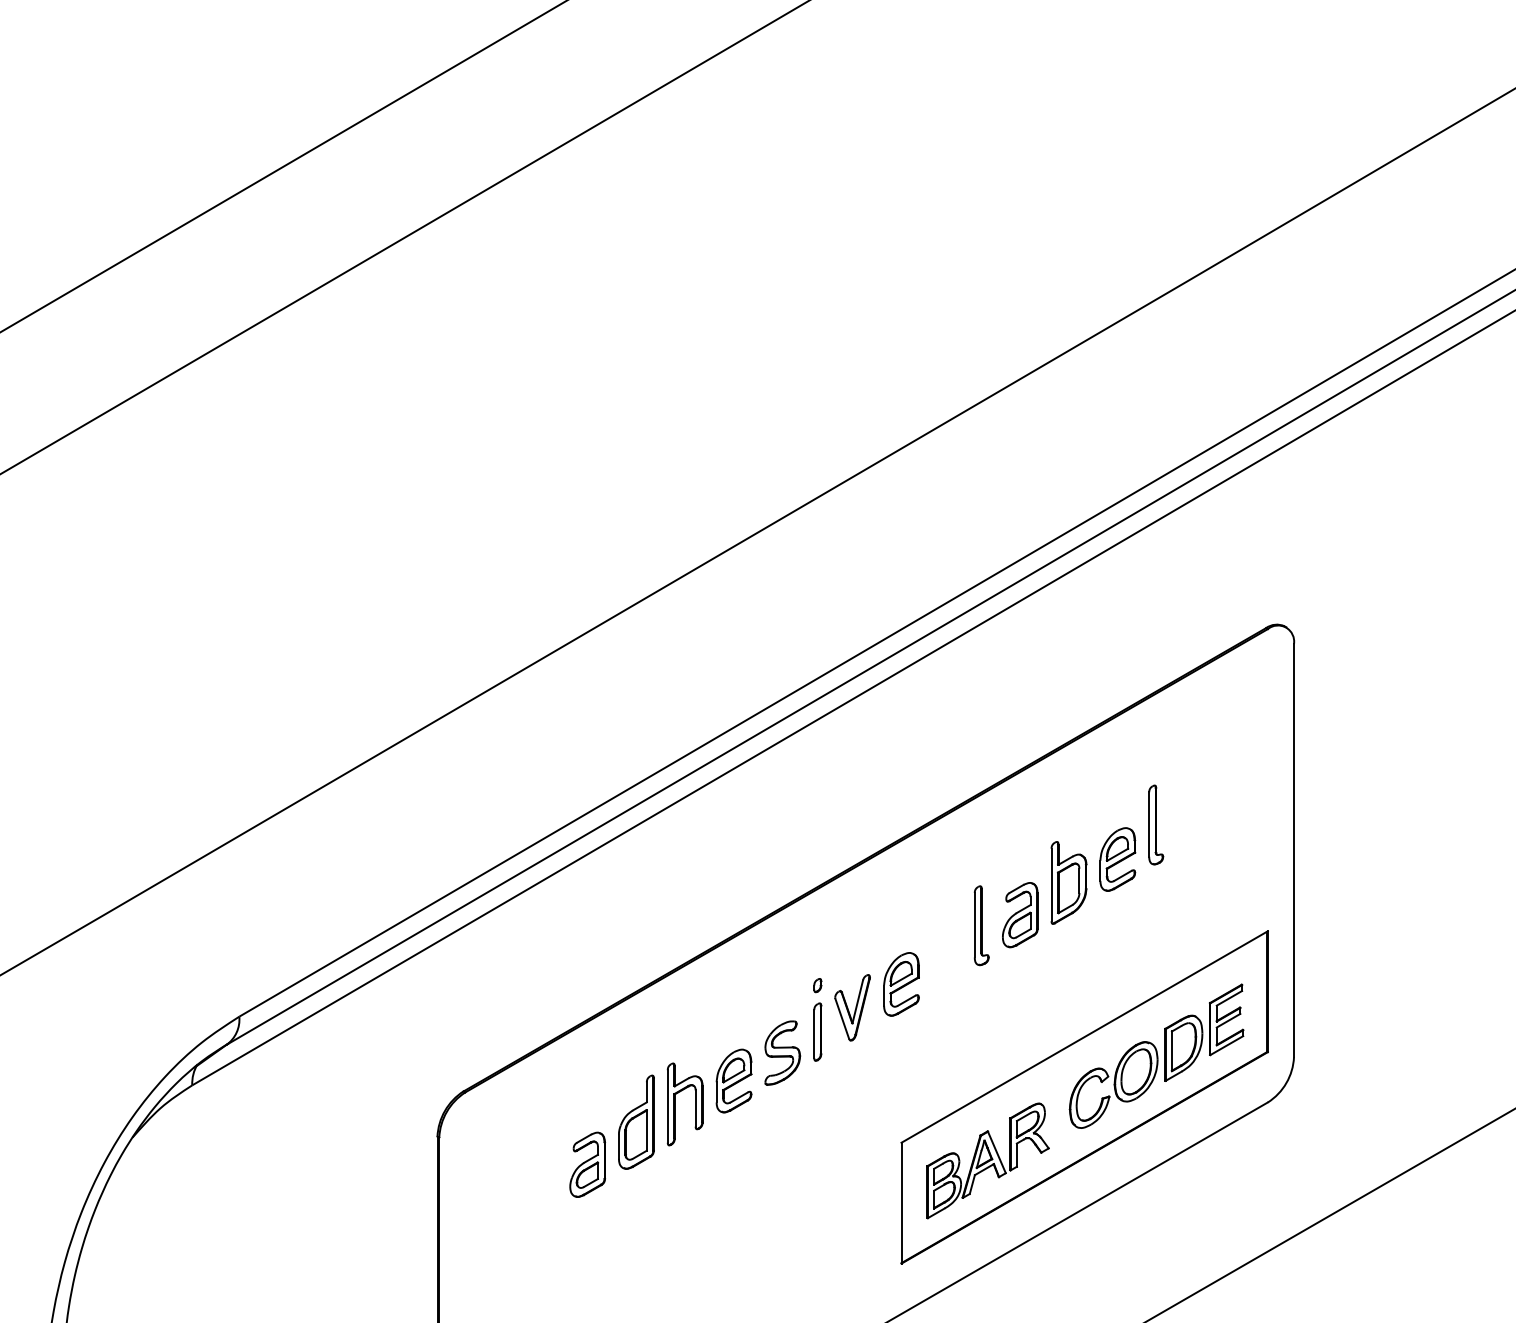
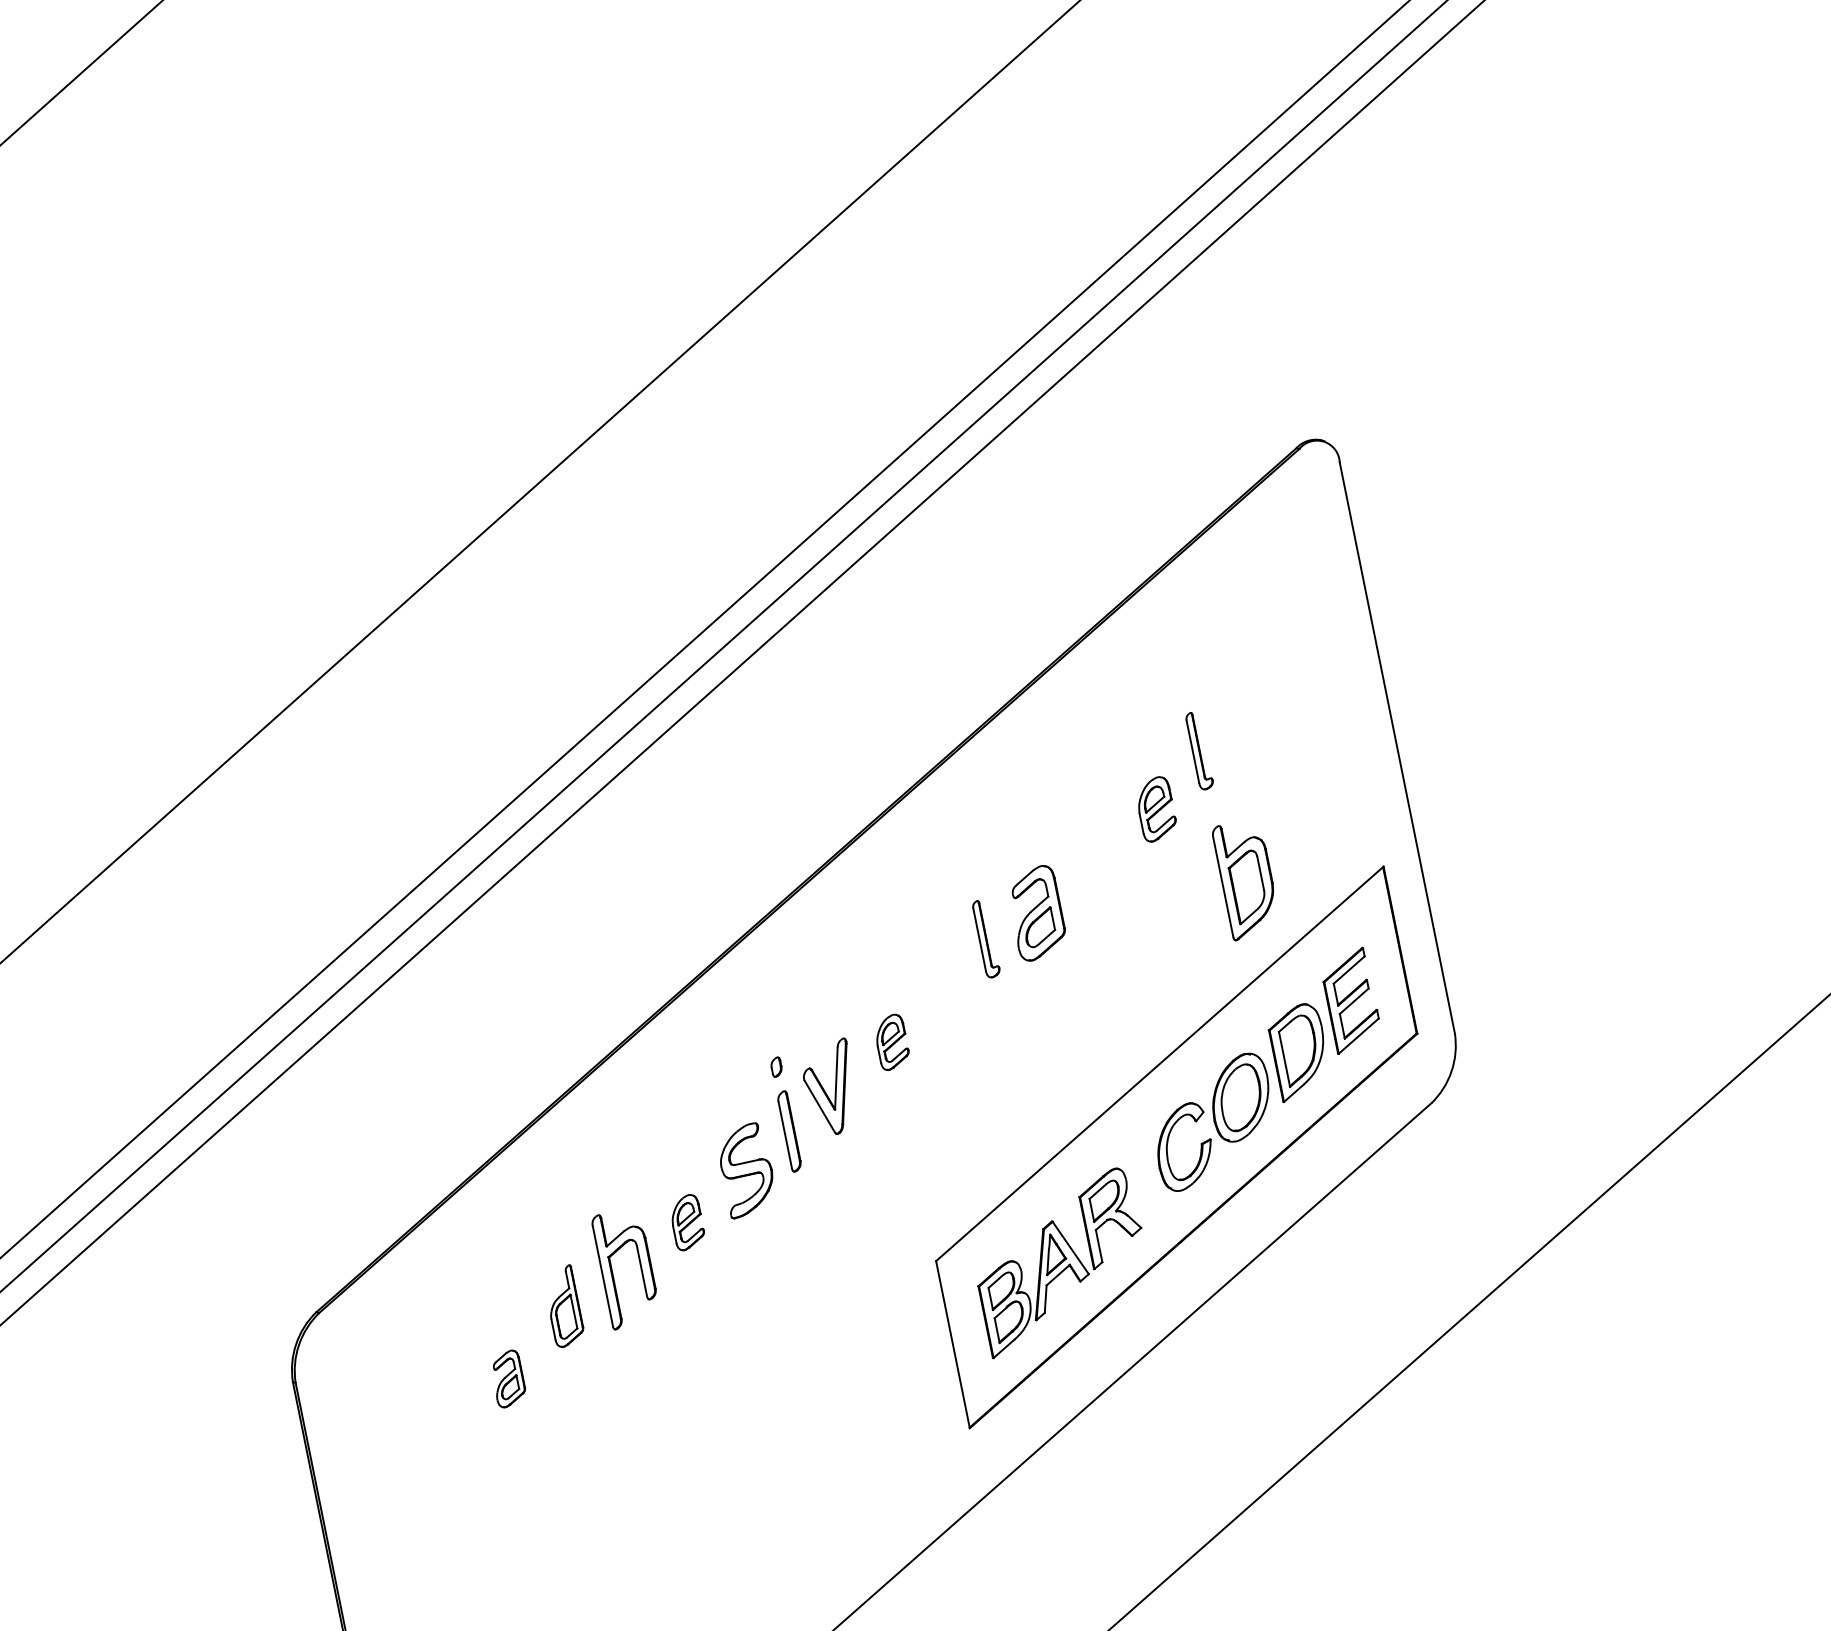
part: (1156, 824) -> (1199, 750), size x0.7
part: (1117, 859) -> (1155, 809), size x0.7
part: (1068, 882) -> (1246, 878), moved
part: (981, 925) -> (986, 938), size x0.7
part: (901, 984) -> (891, 1042), size x0.6
part: (733, 1080) -> (686, 1221), size x0.6
part: (636, 1121) -> (563, 1305), size x0.6
part: (587, 1164) -> (508, 1378), size x0.6

